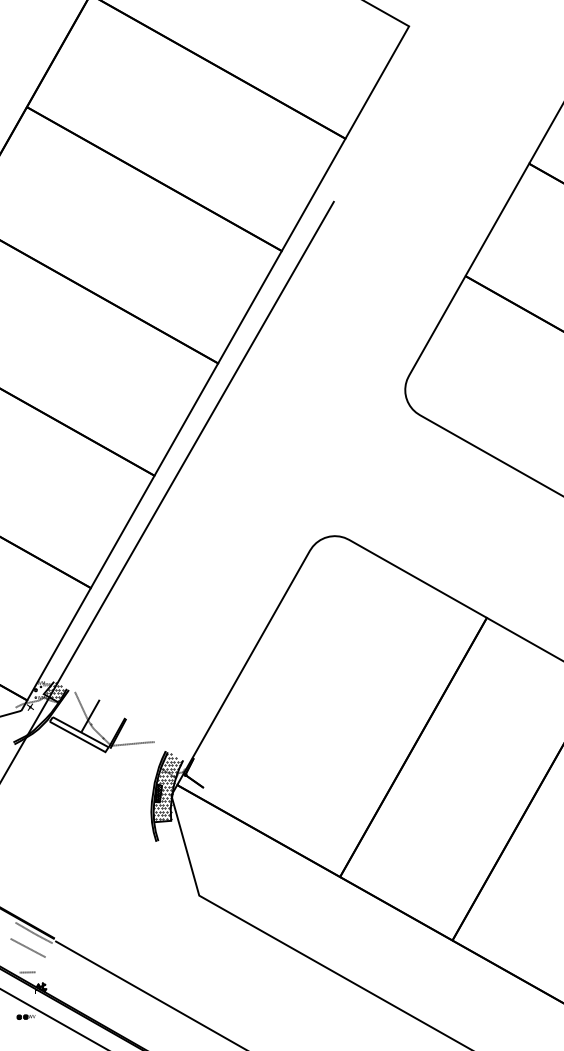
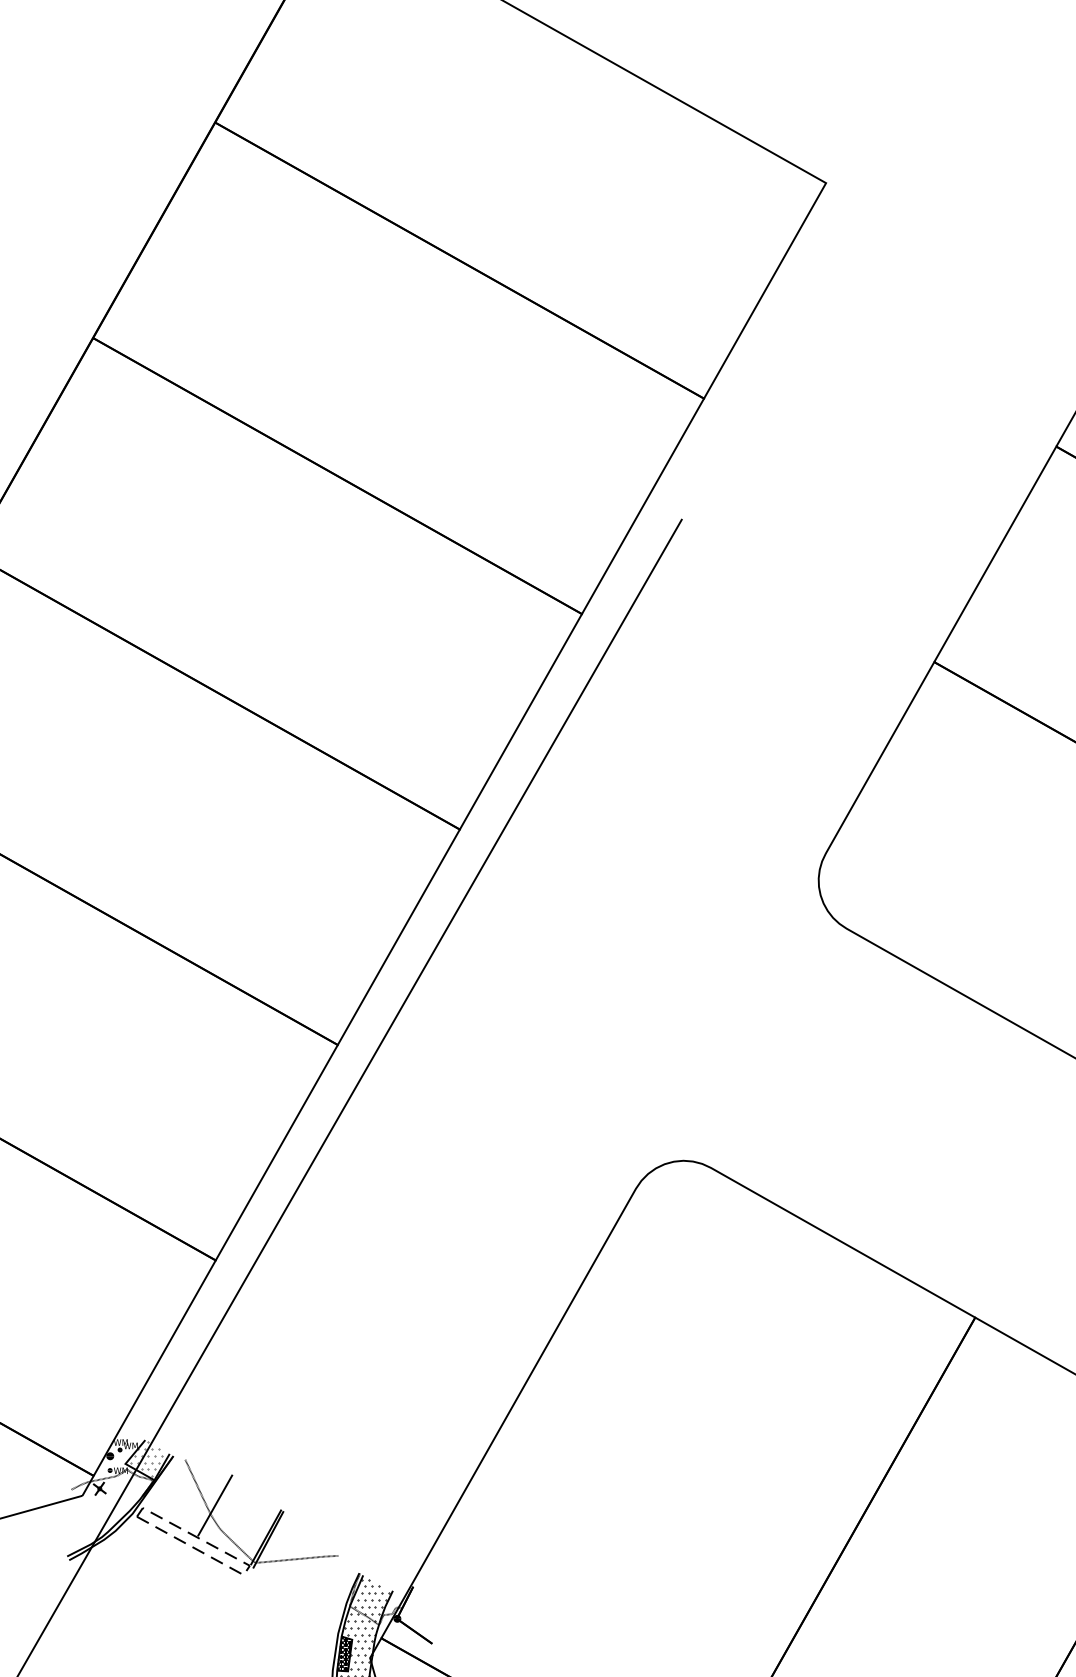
hatch: (54, 691) -> (145, 1458), removed
line: (107, 749) -> (247, 1570), solid -> dashed

